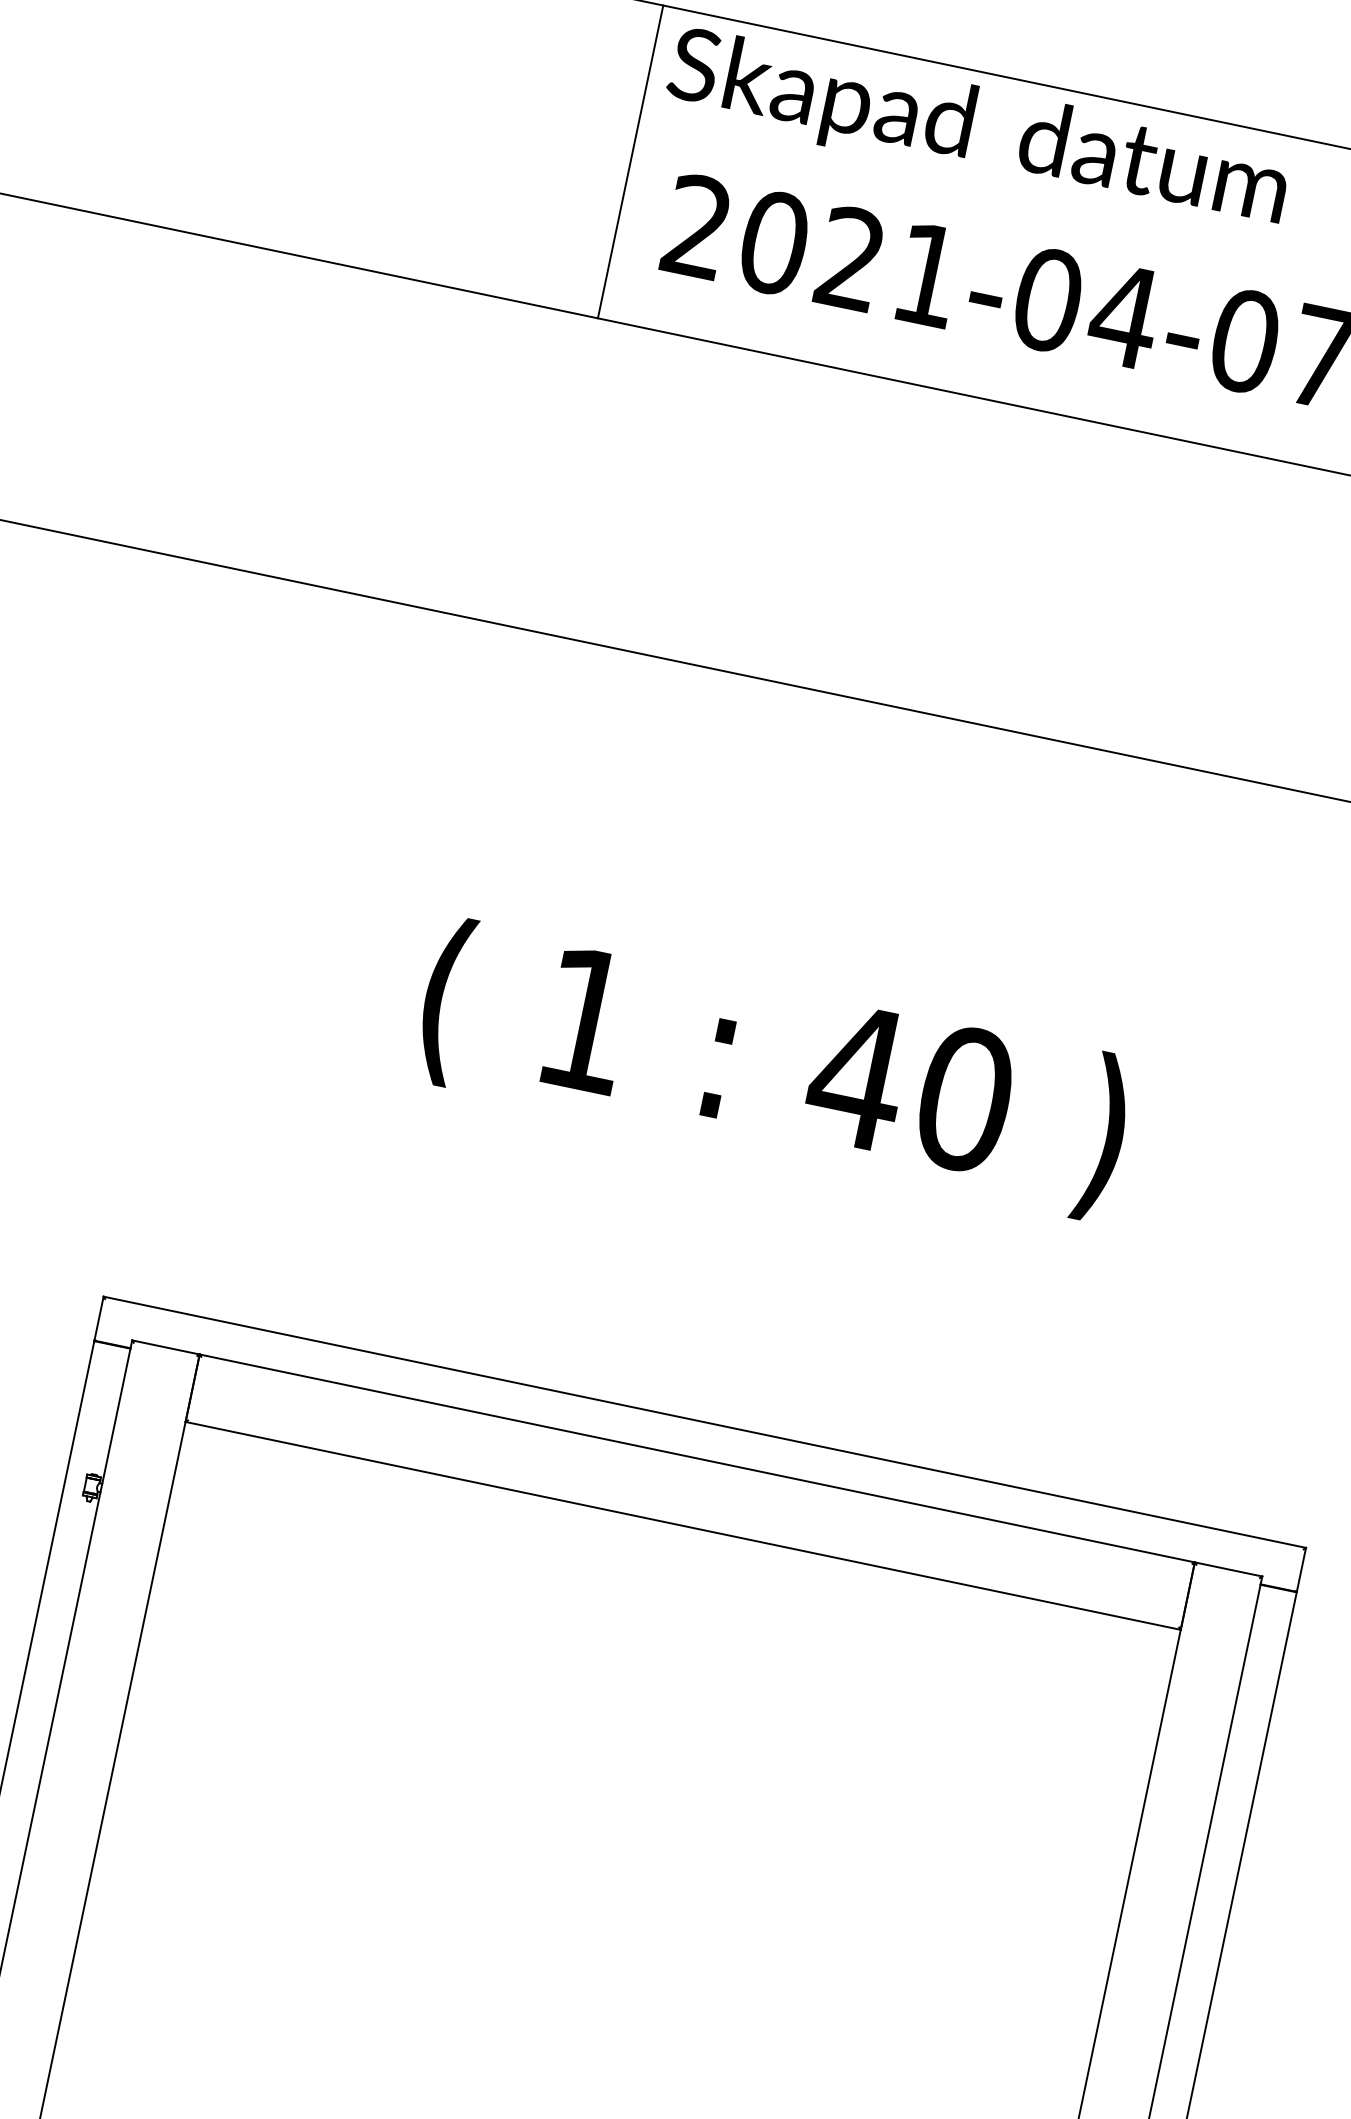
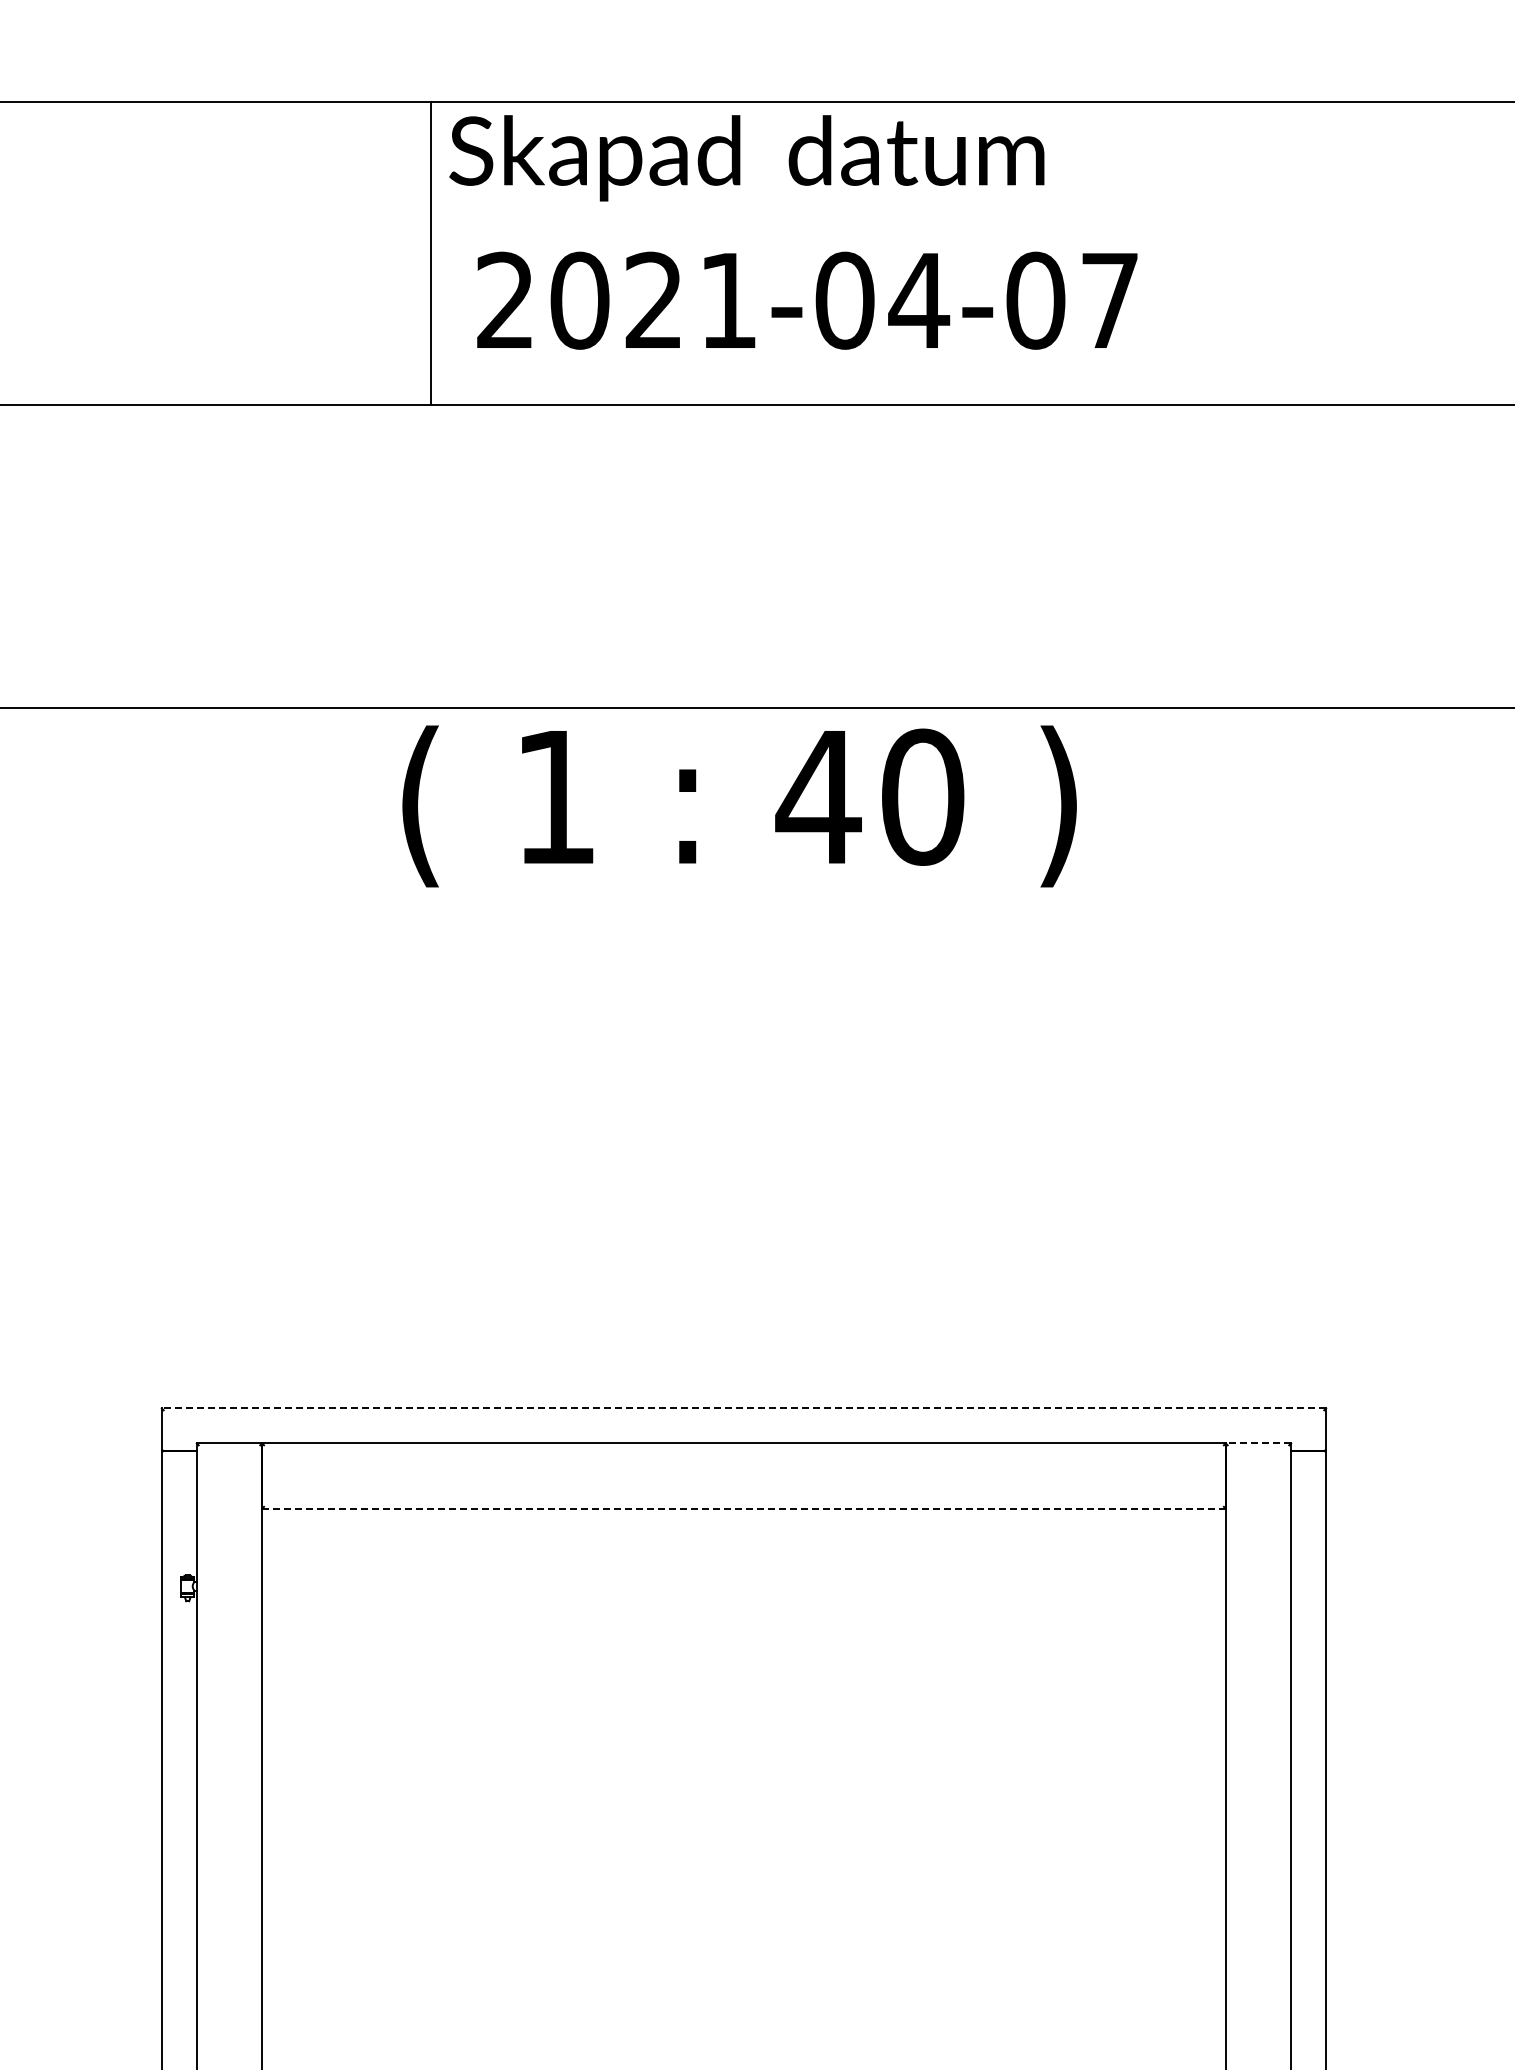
text: (773, 1069) -> (739, 806), moved
line: (704, 1422) -> (743, 1408), solid -> dashed
line: (682, 1525) -> (743, 1508), solid -> dashed
line: (1228, 1569) -> (1258, 1443), solid -> dashed

